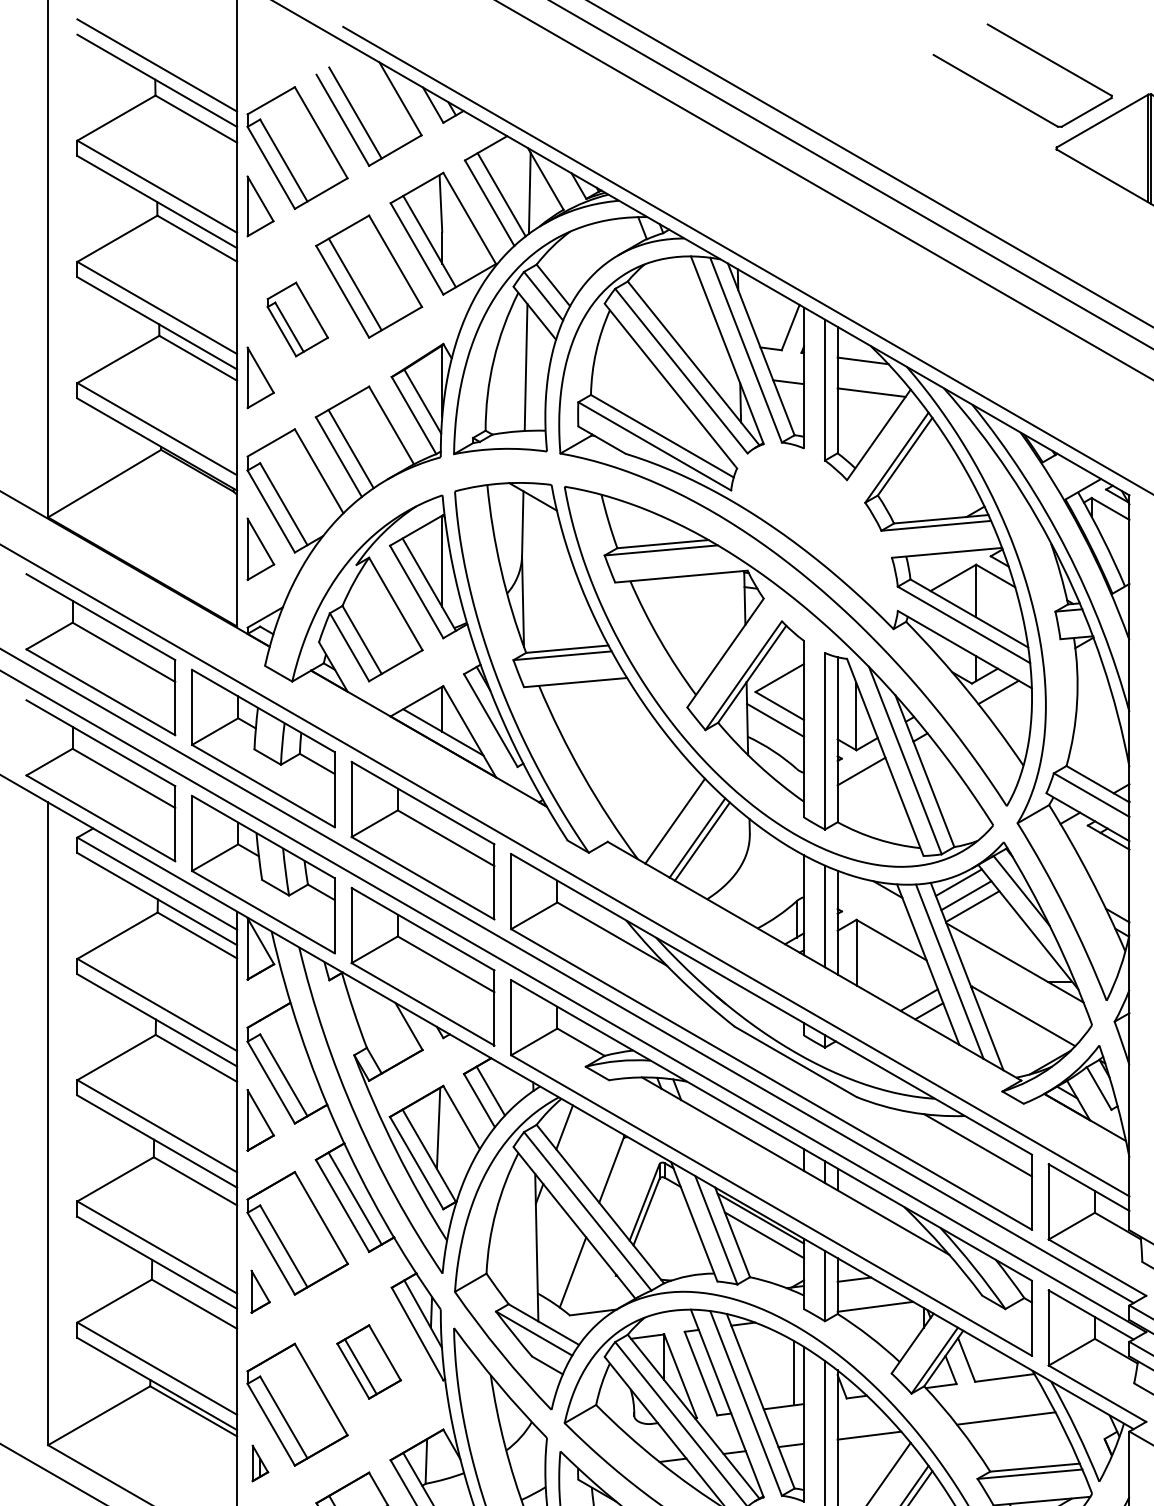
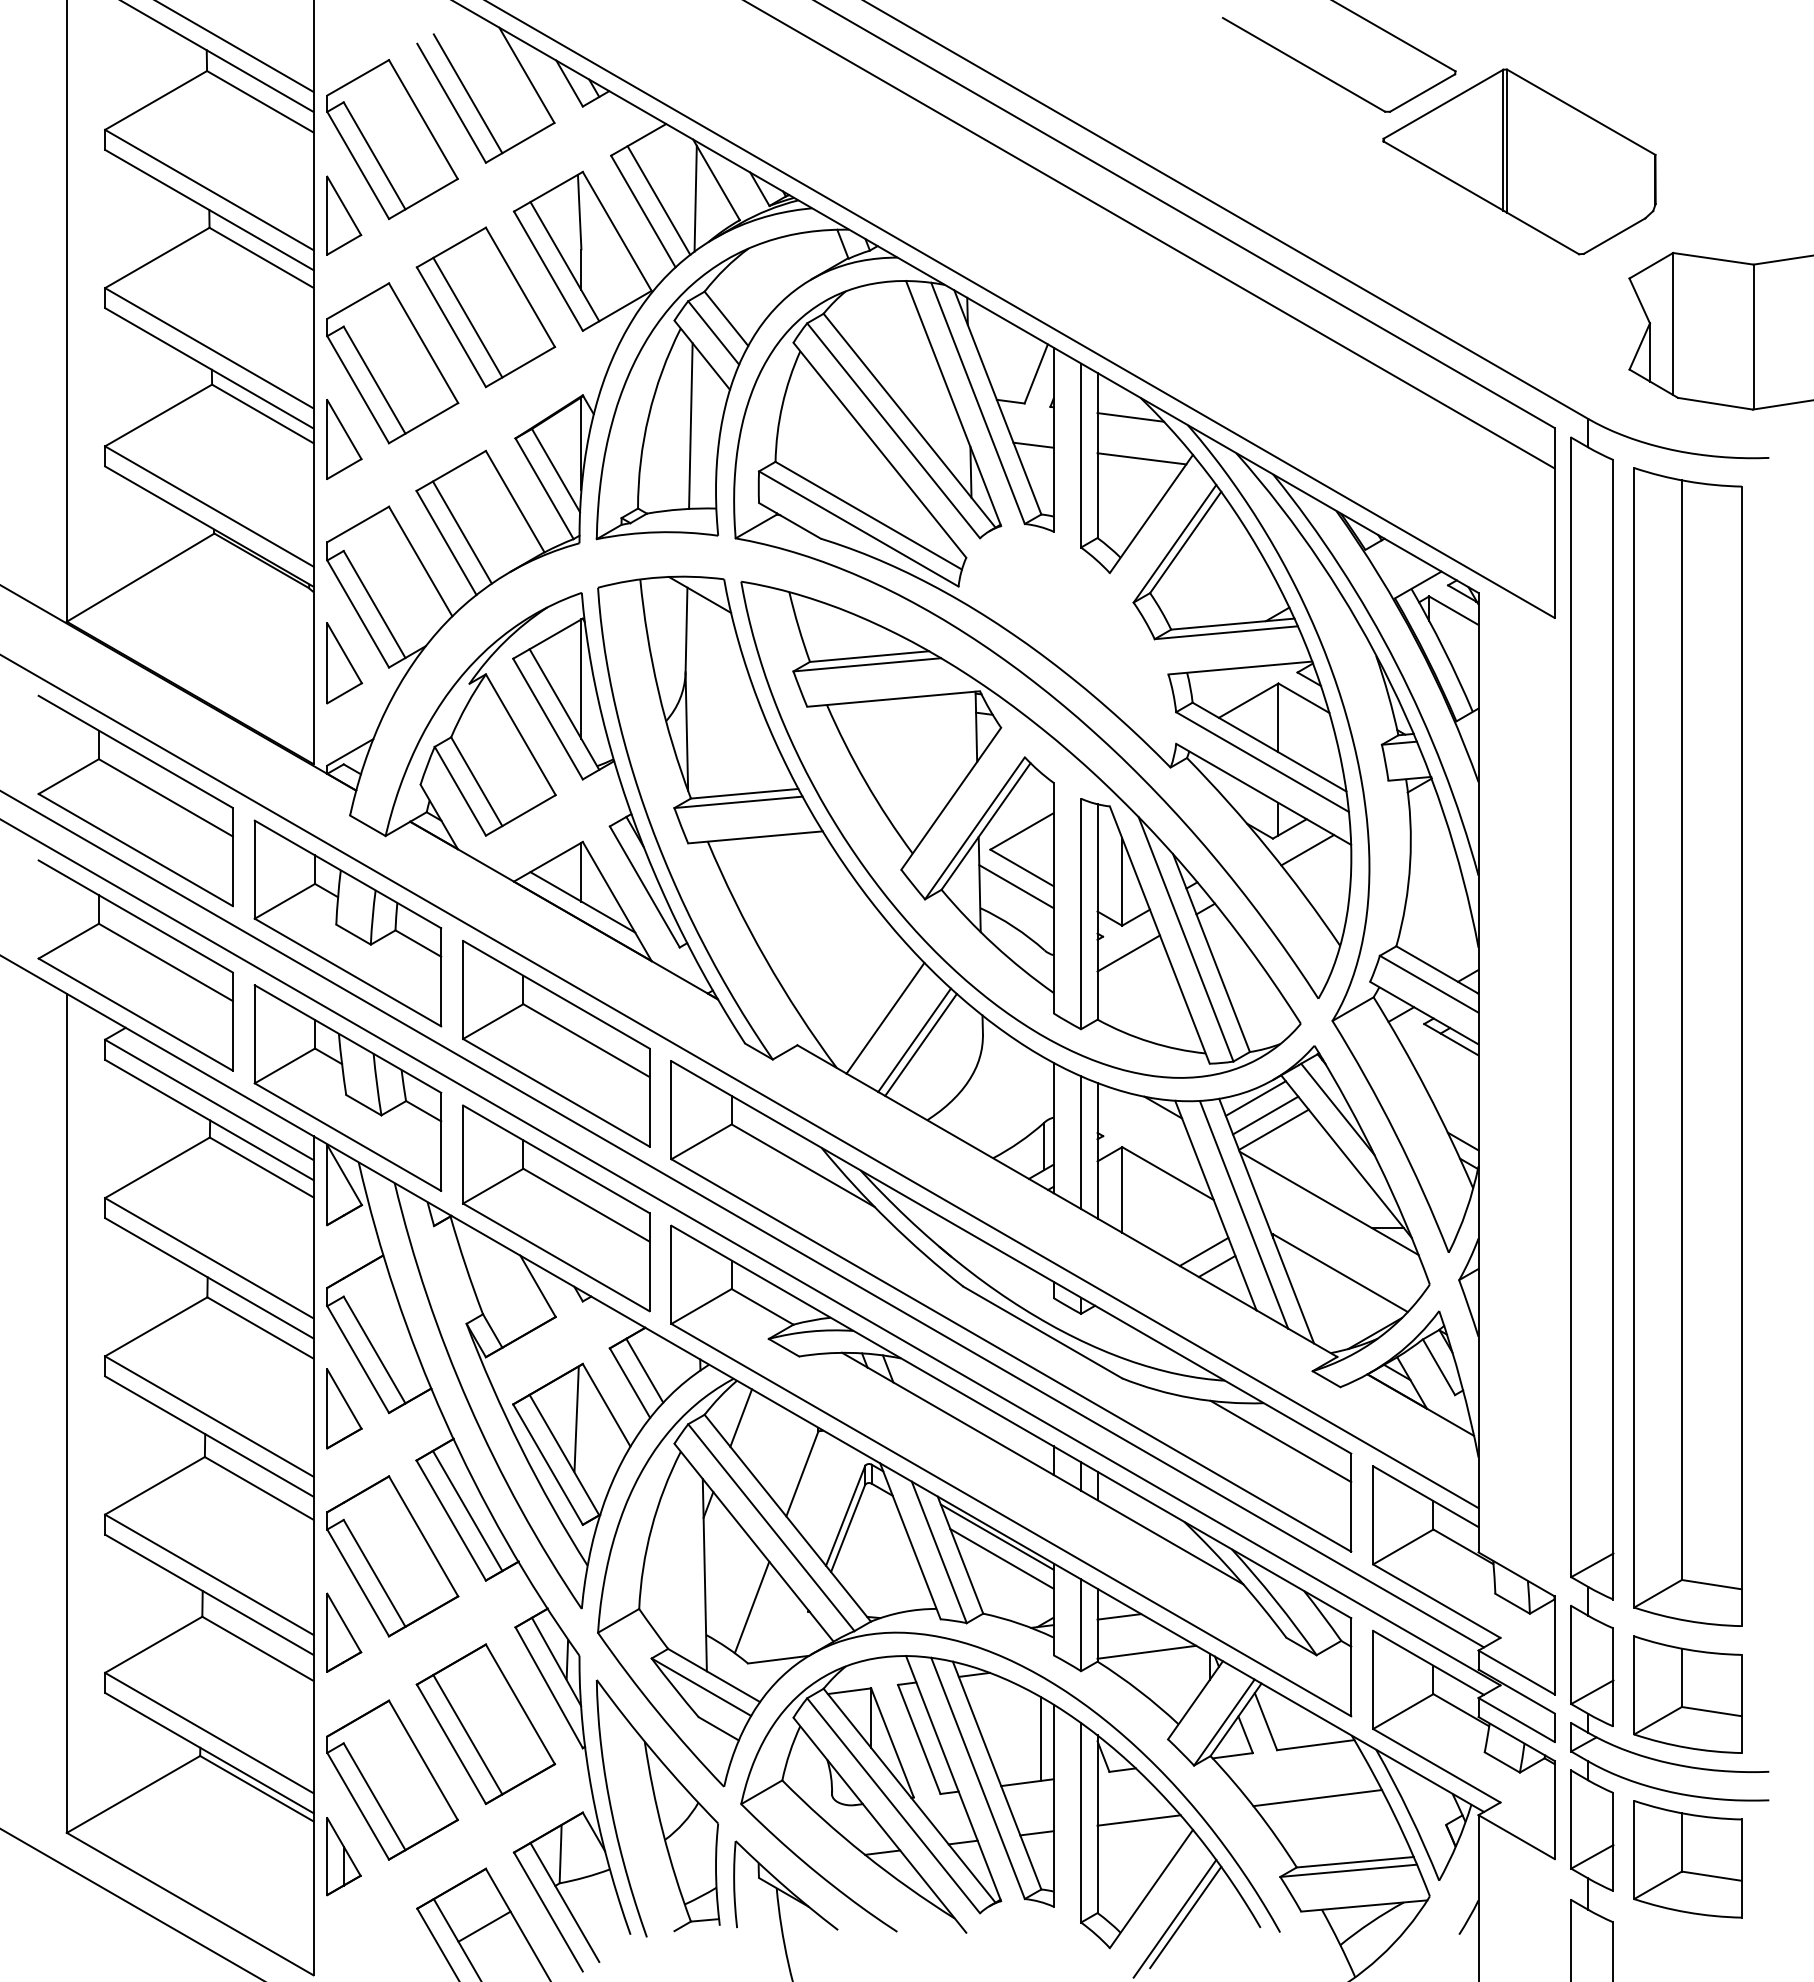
part: (297, 319) -> (392, 363), size x1.67
part: (260, 1291) -> (344, 1632), size x1.43
part: (368, 1362) -> (485, 1724), size x1.67
part: (260, 1463) -> (343, 1856), size x1.67

